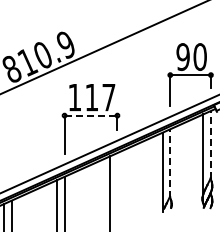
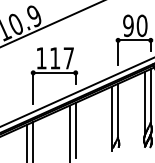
line: (91, 115) -> (54, 72), dashed -> solid
line: (210, 144) -> (150, 96), dashed -> solid
line: (170, 162) -> (118, 110), dashed -> solid
line: (117, 186) -> (75, 129), added

